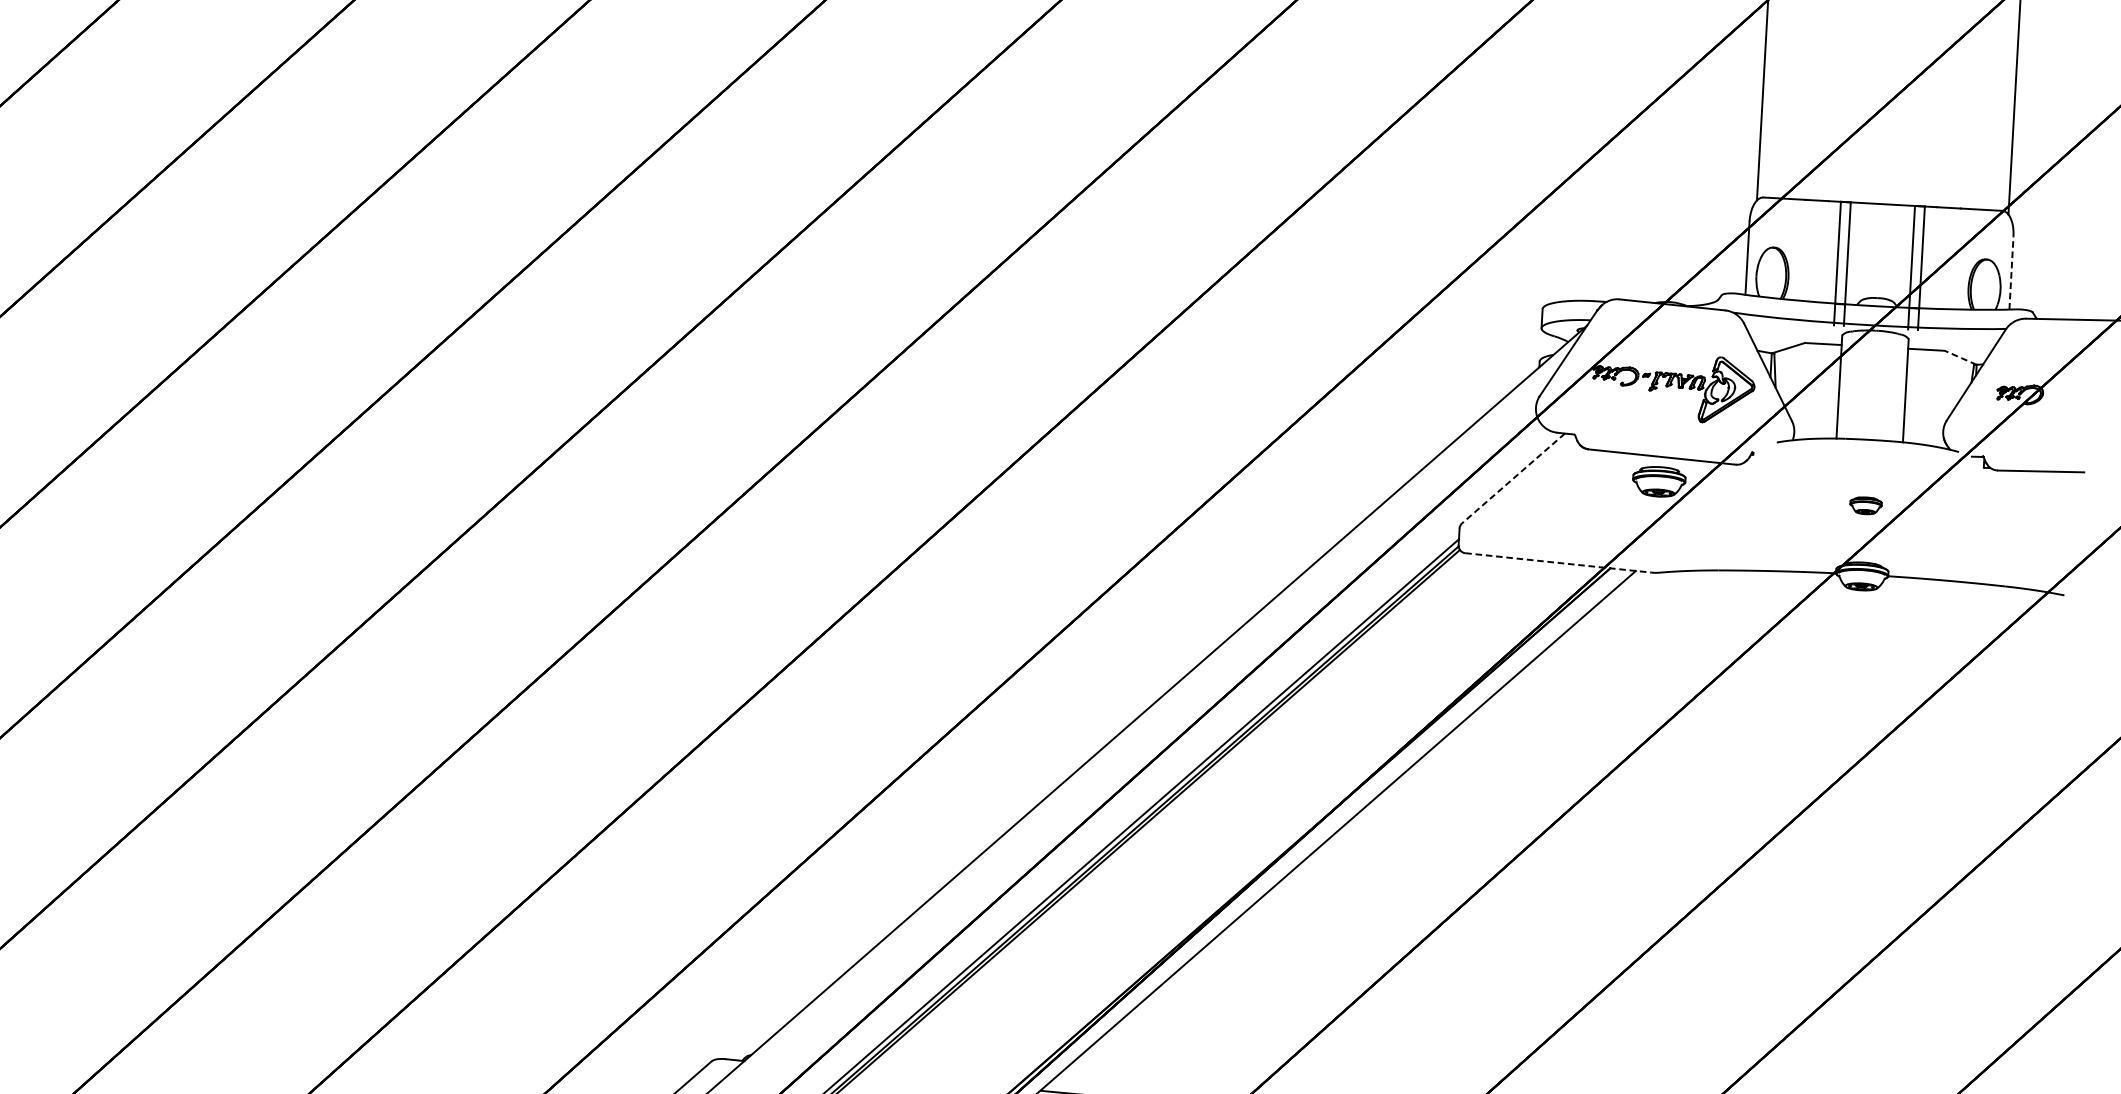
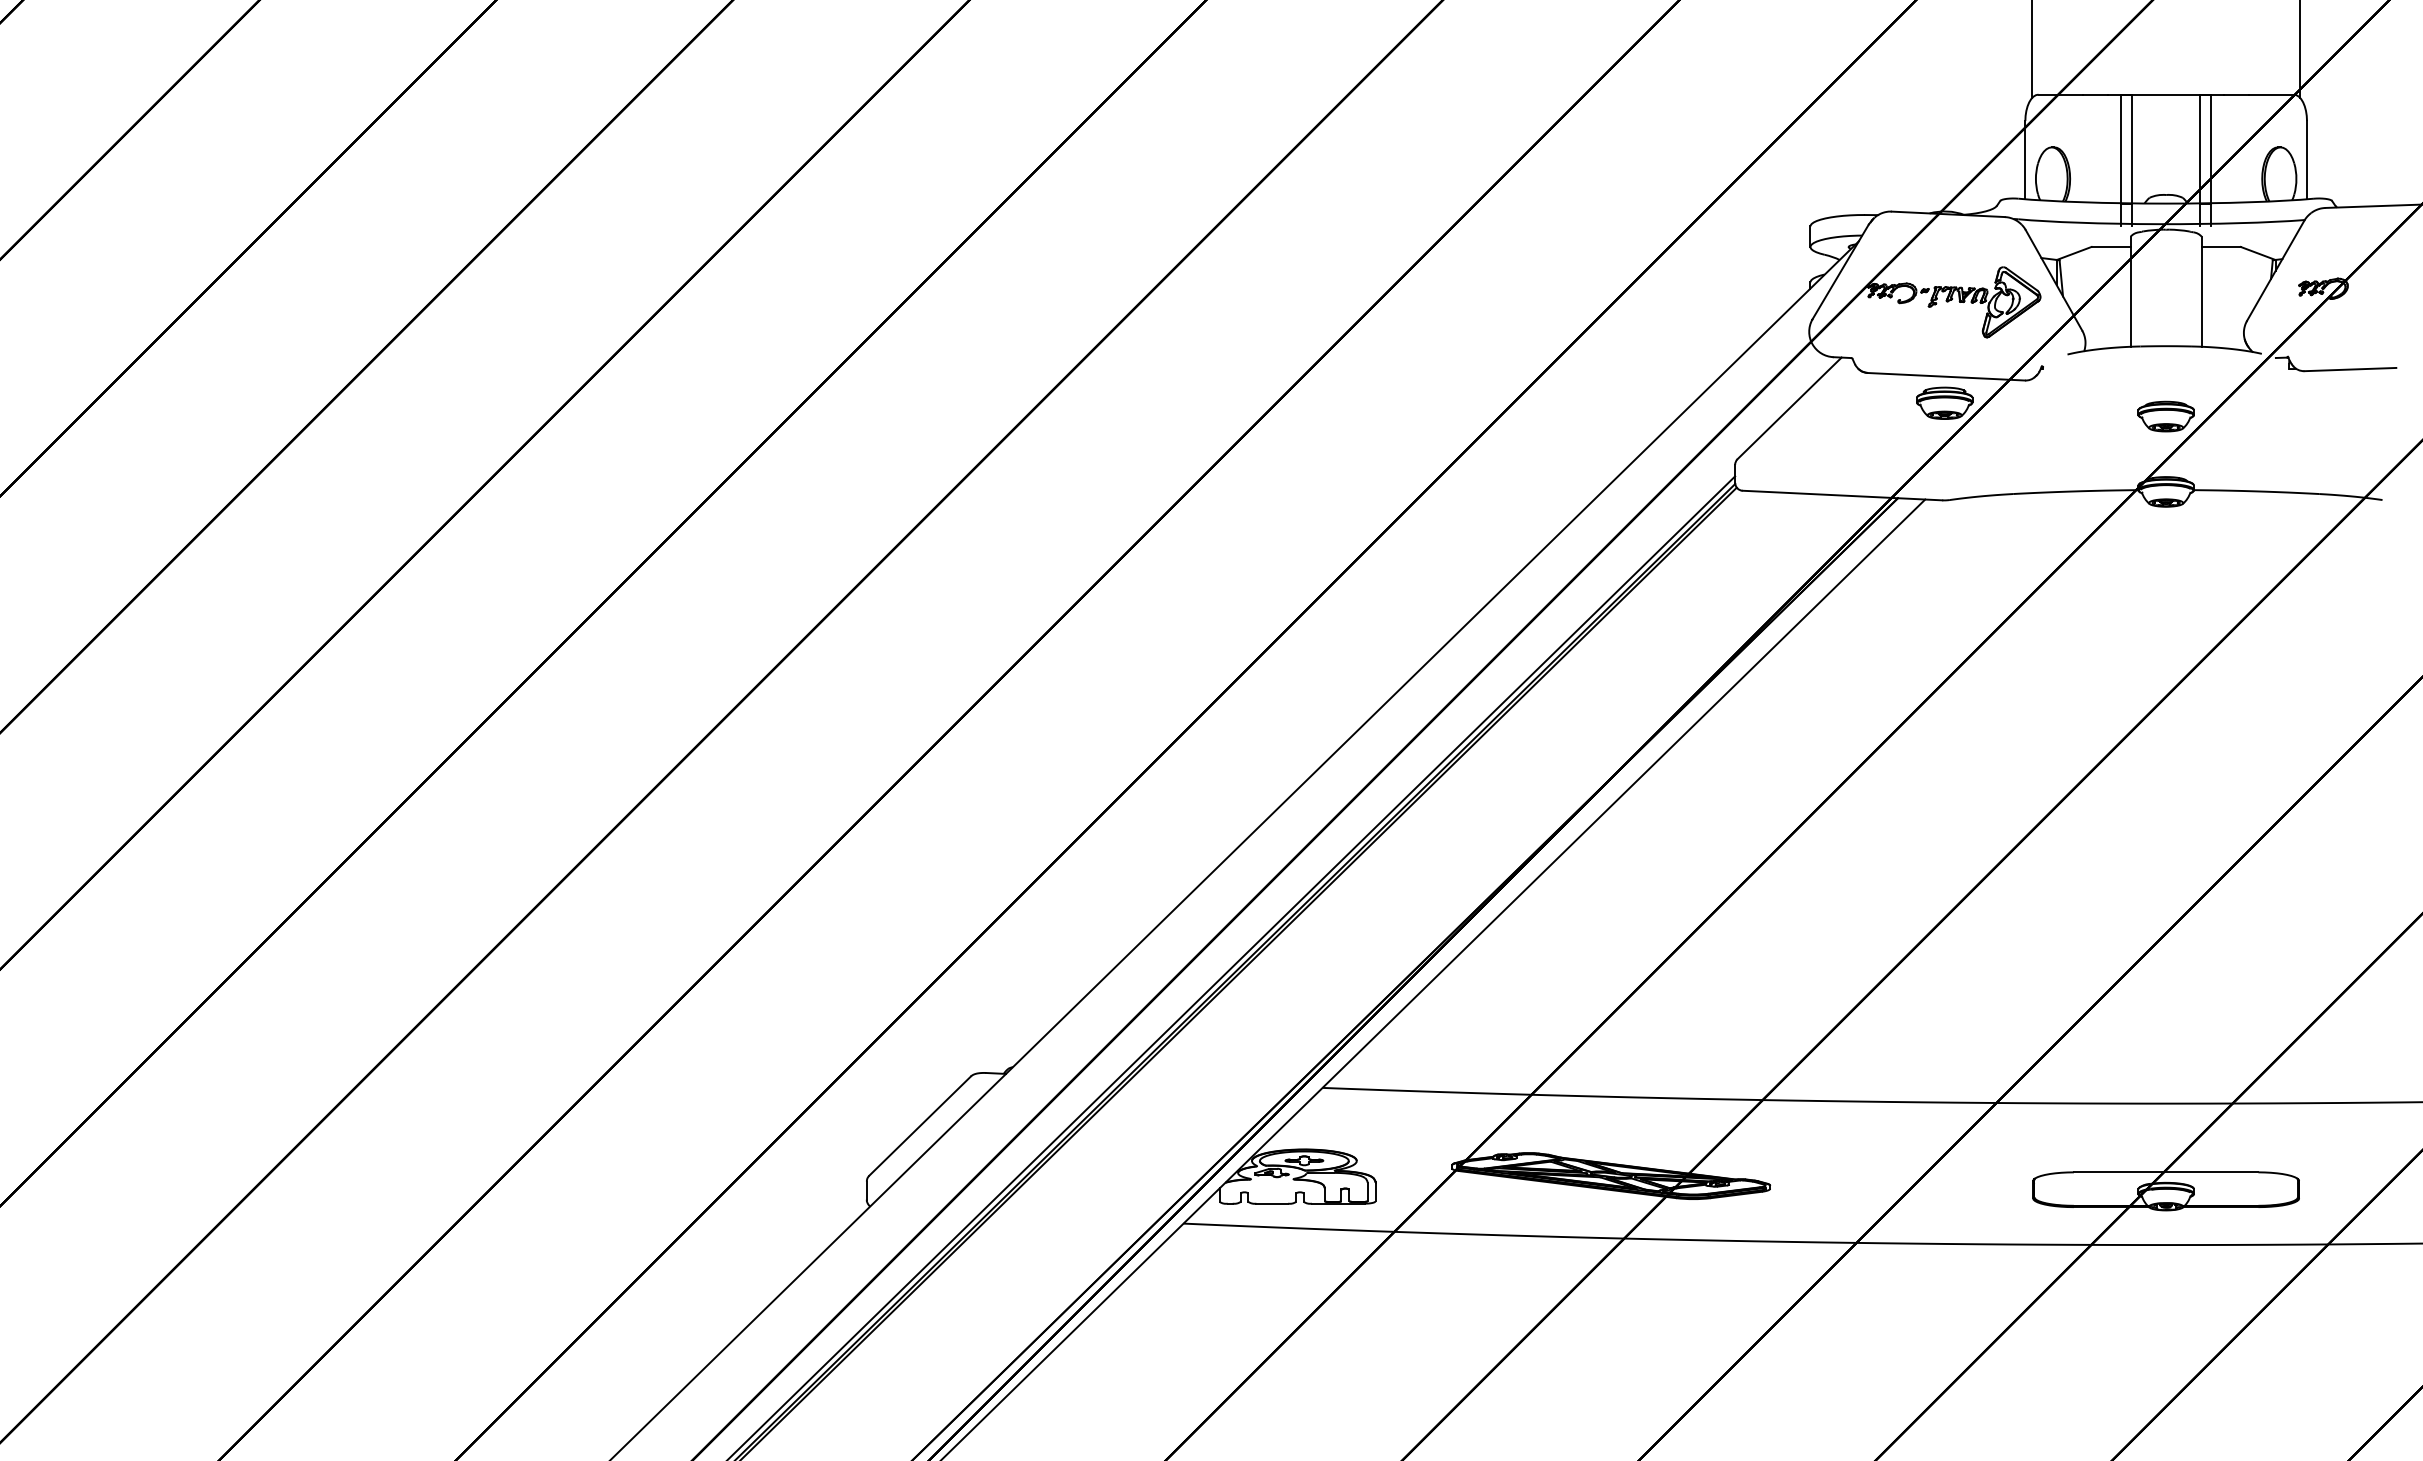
line: (2011, 272) -> (2307, 159), dashed -> solid
line: (1961, 357) -> (2258, 253), dashed -> solid
line: (1513, 478) -> (1789, 408), dashed -> solid
part: (1865, 505) -> (2165, 416), size x1.67
line: (1558, 562) -> (1842, 495), dashed -> solid

